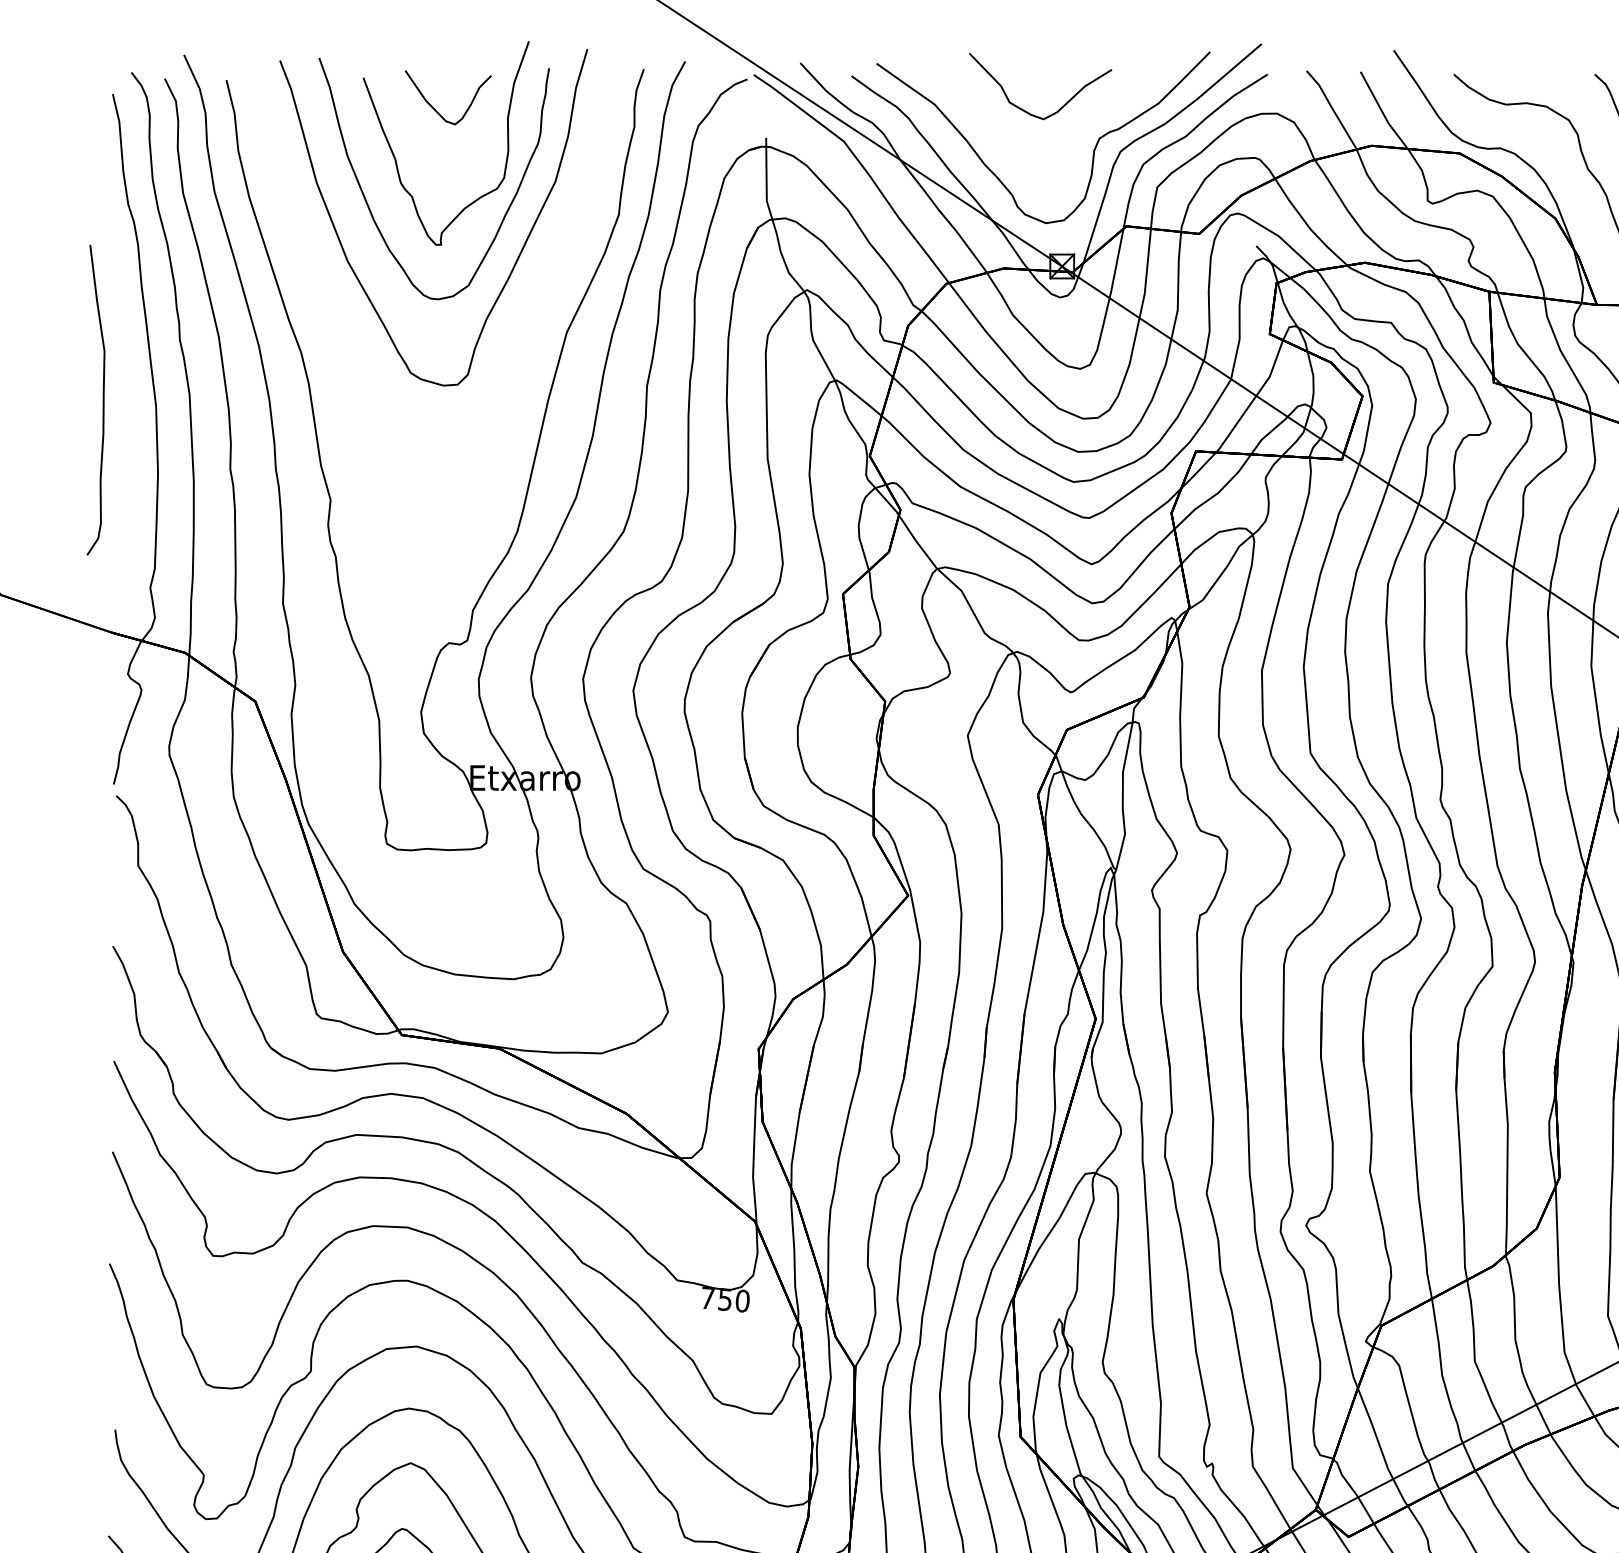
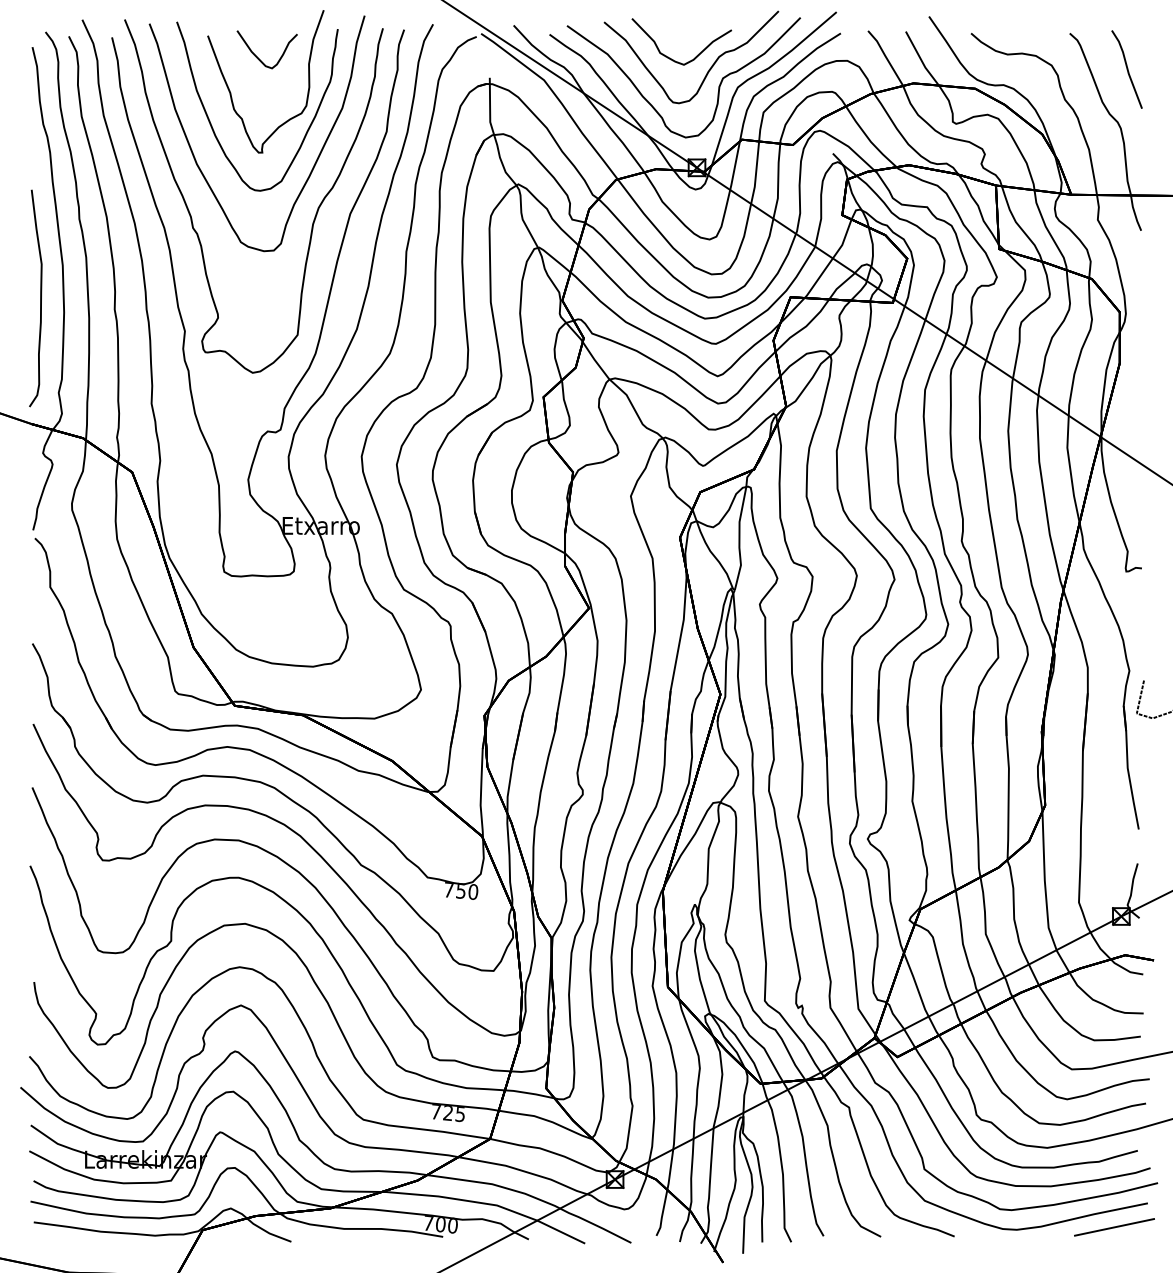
curve: (1080, 124) -> (709, 68), added
curve: (515, 336) -> (314, 216), added
curve: (102, 400) -> (40, 298), moved

